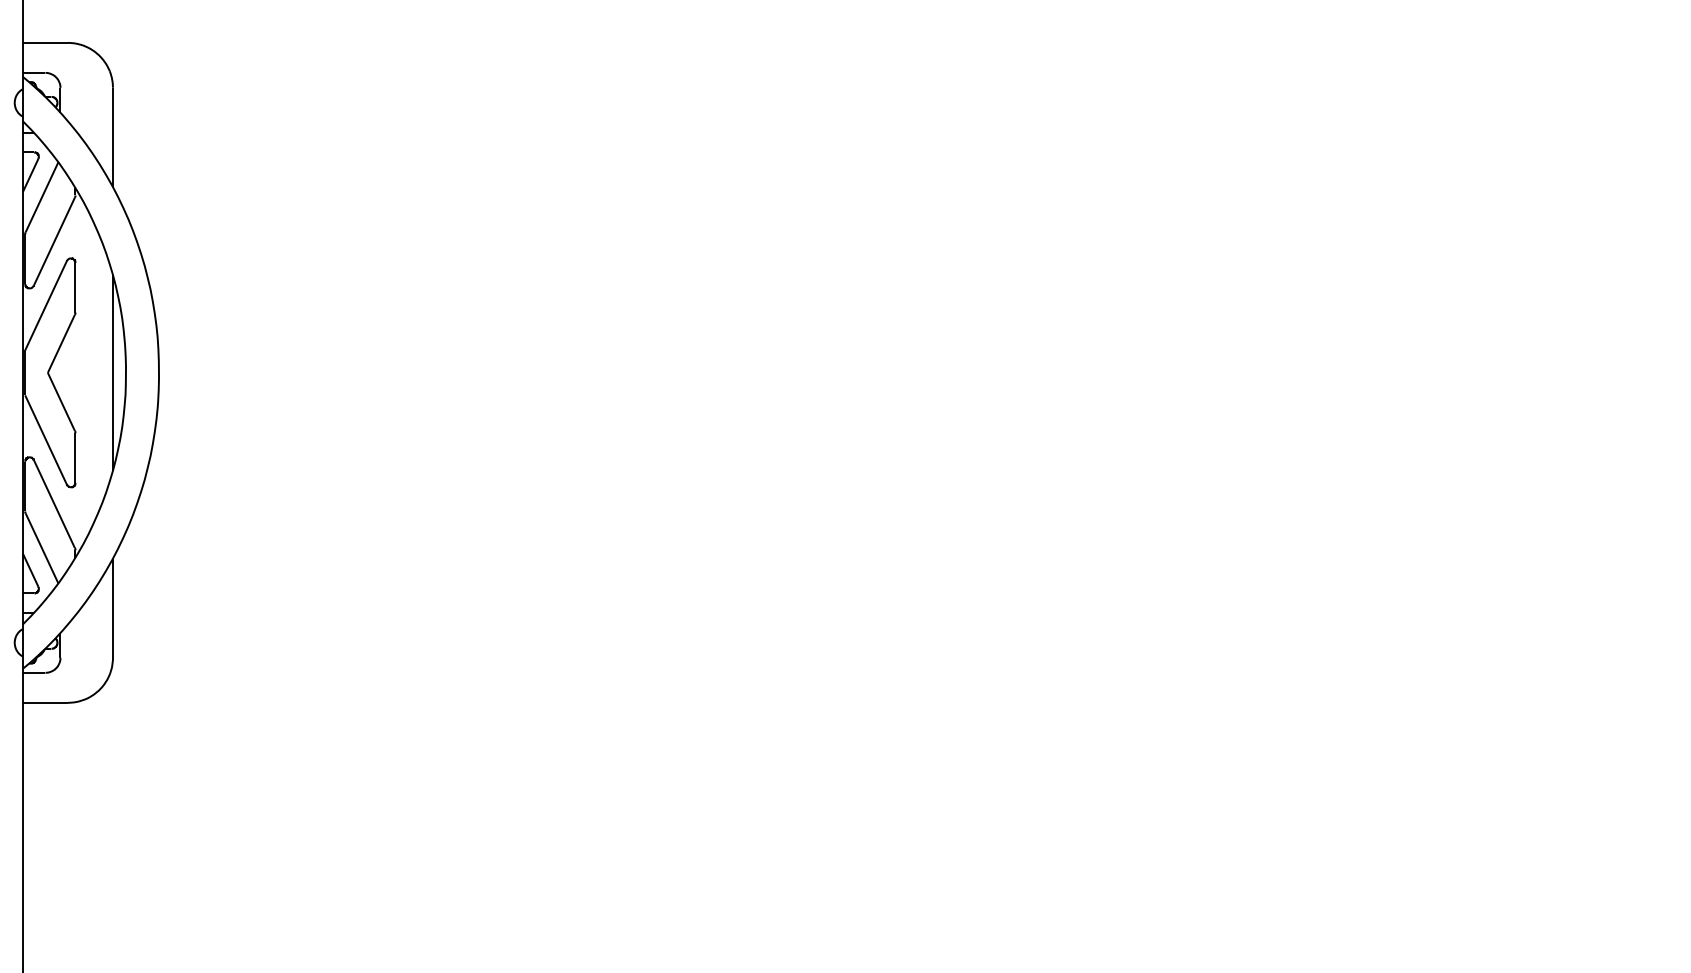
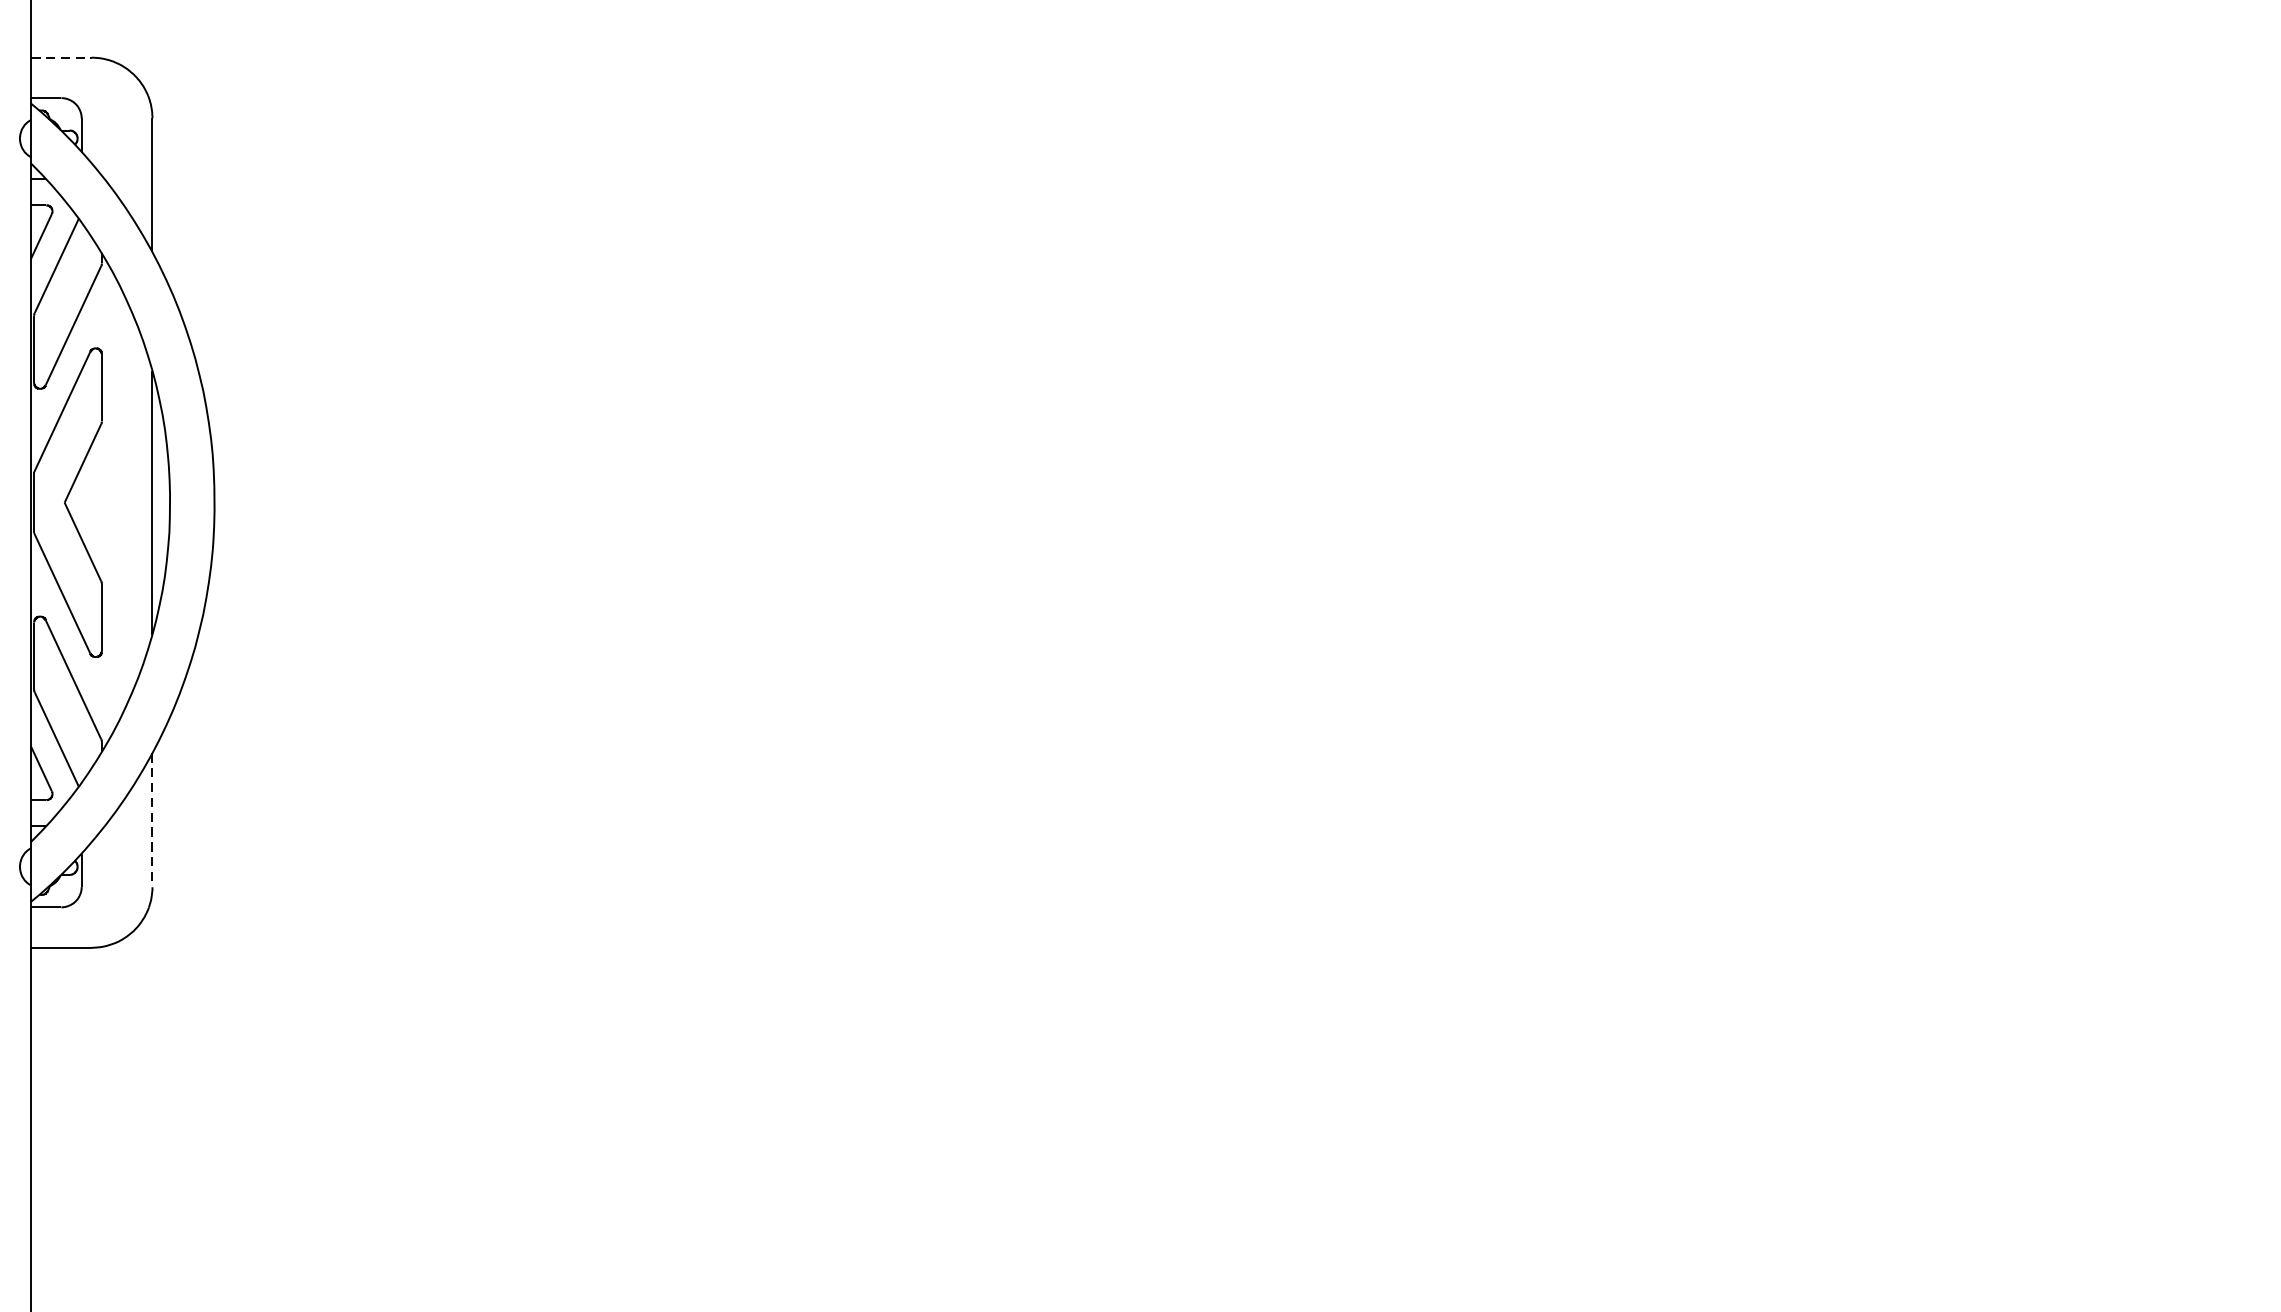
line: (45, 42) -> (61, 57), solid -> dashed
line: (112, 608) -> (151, 820), solid -> dashed

